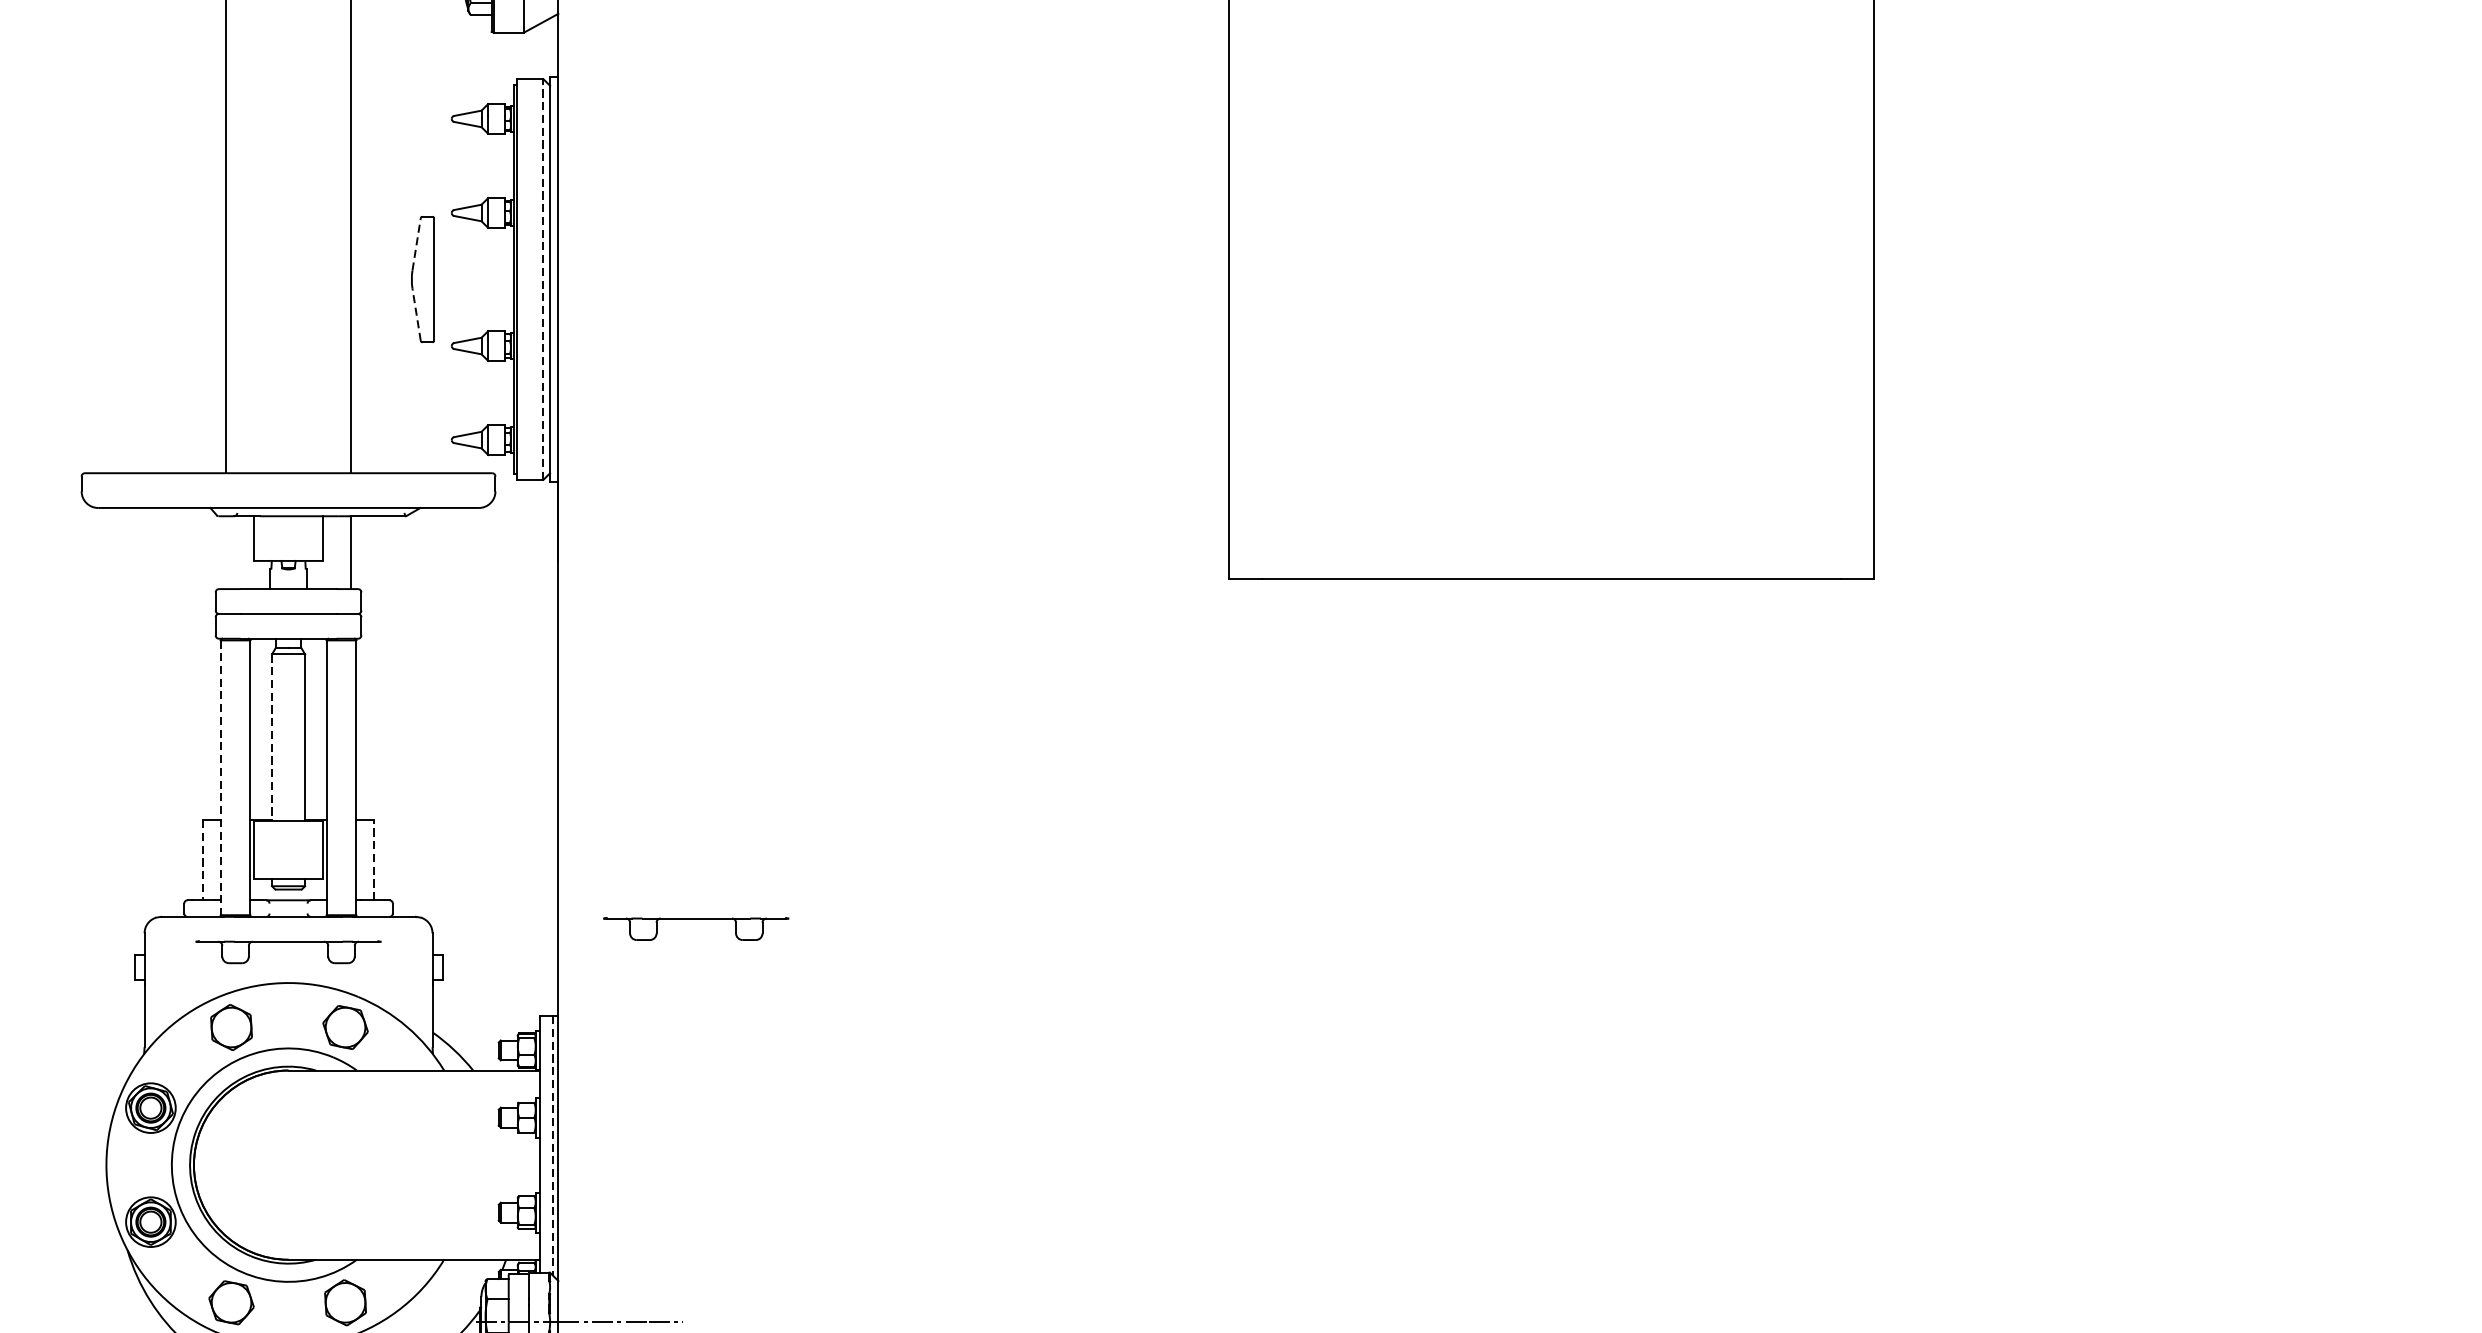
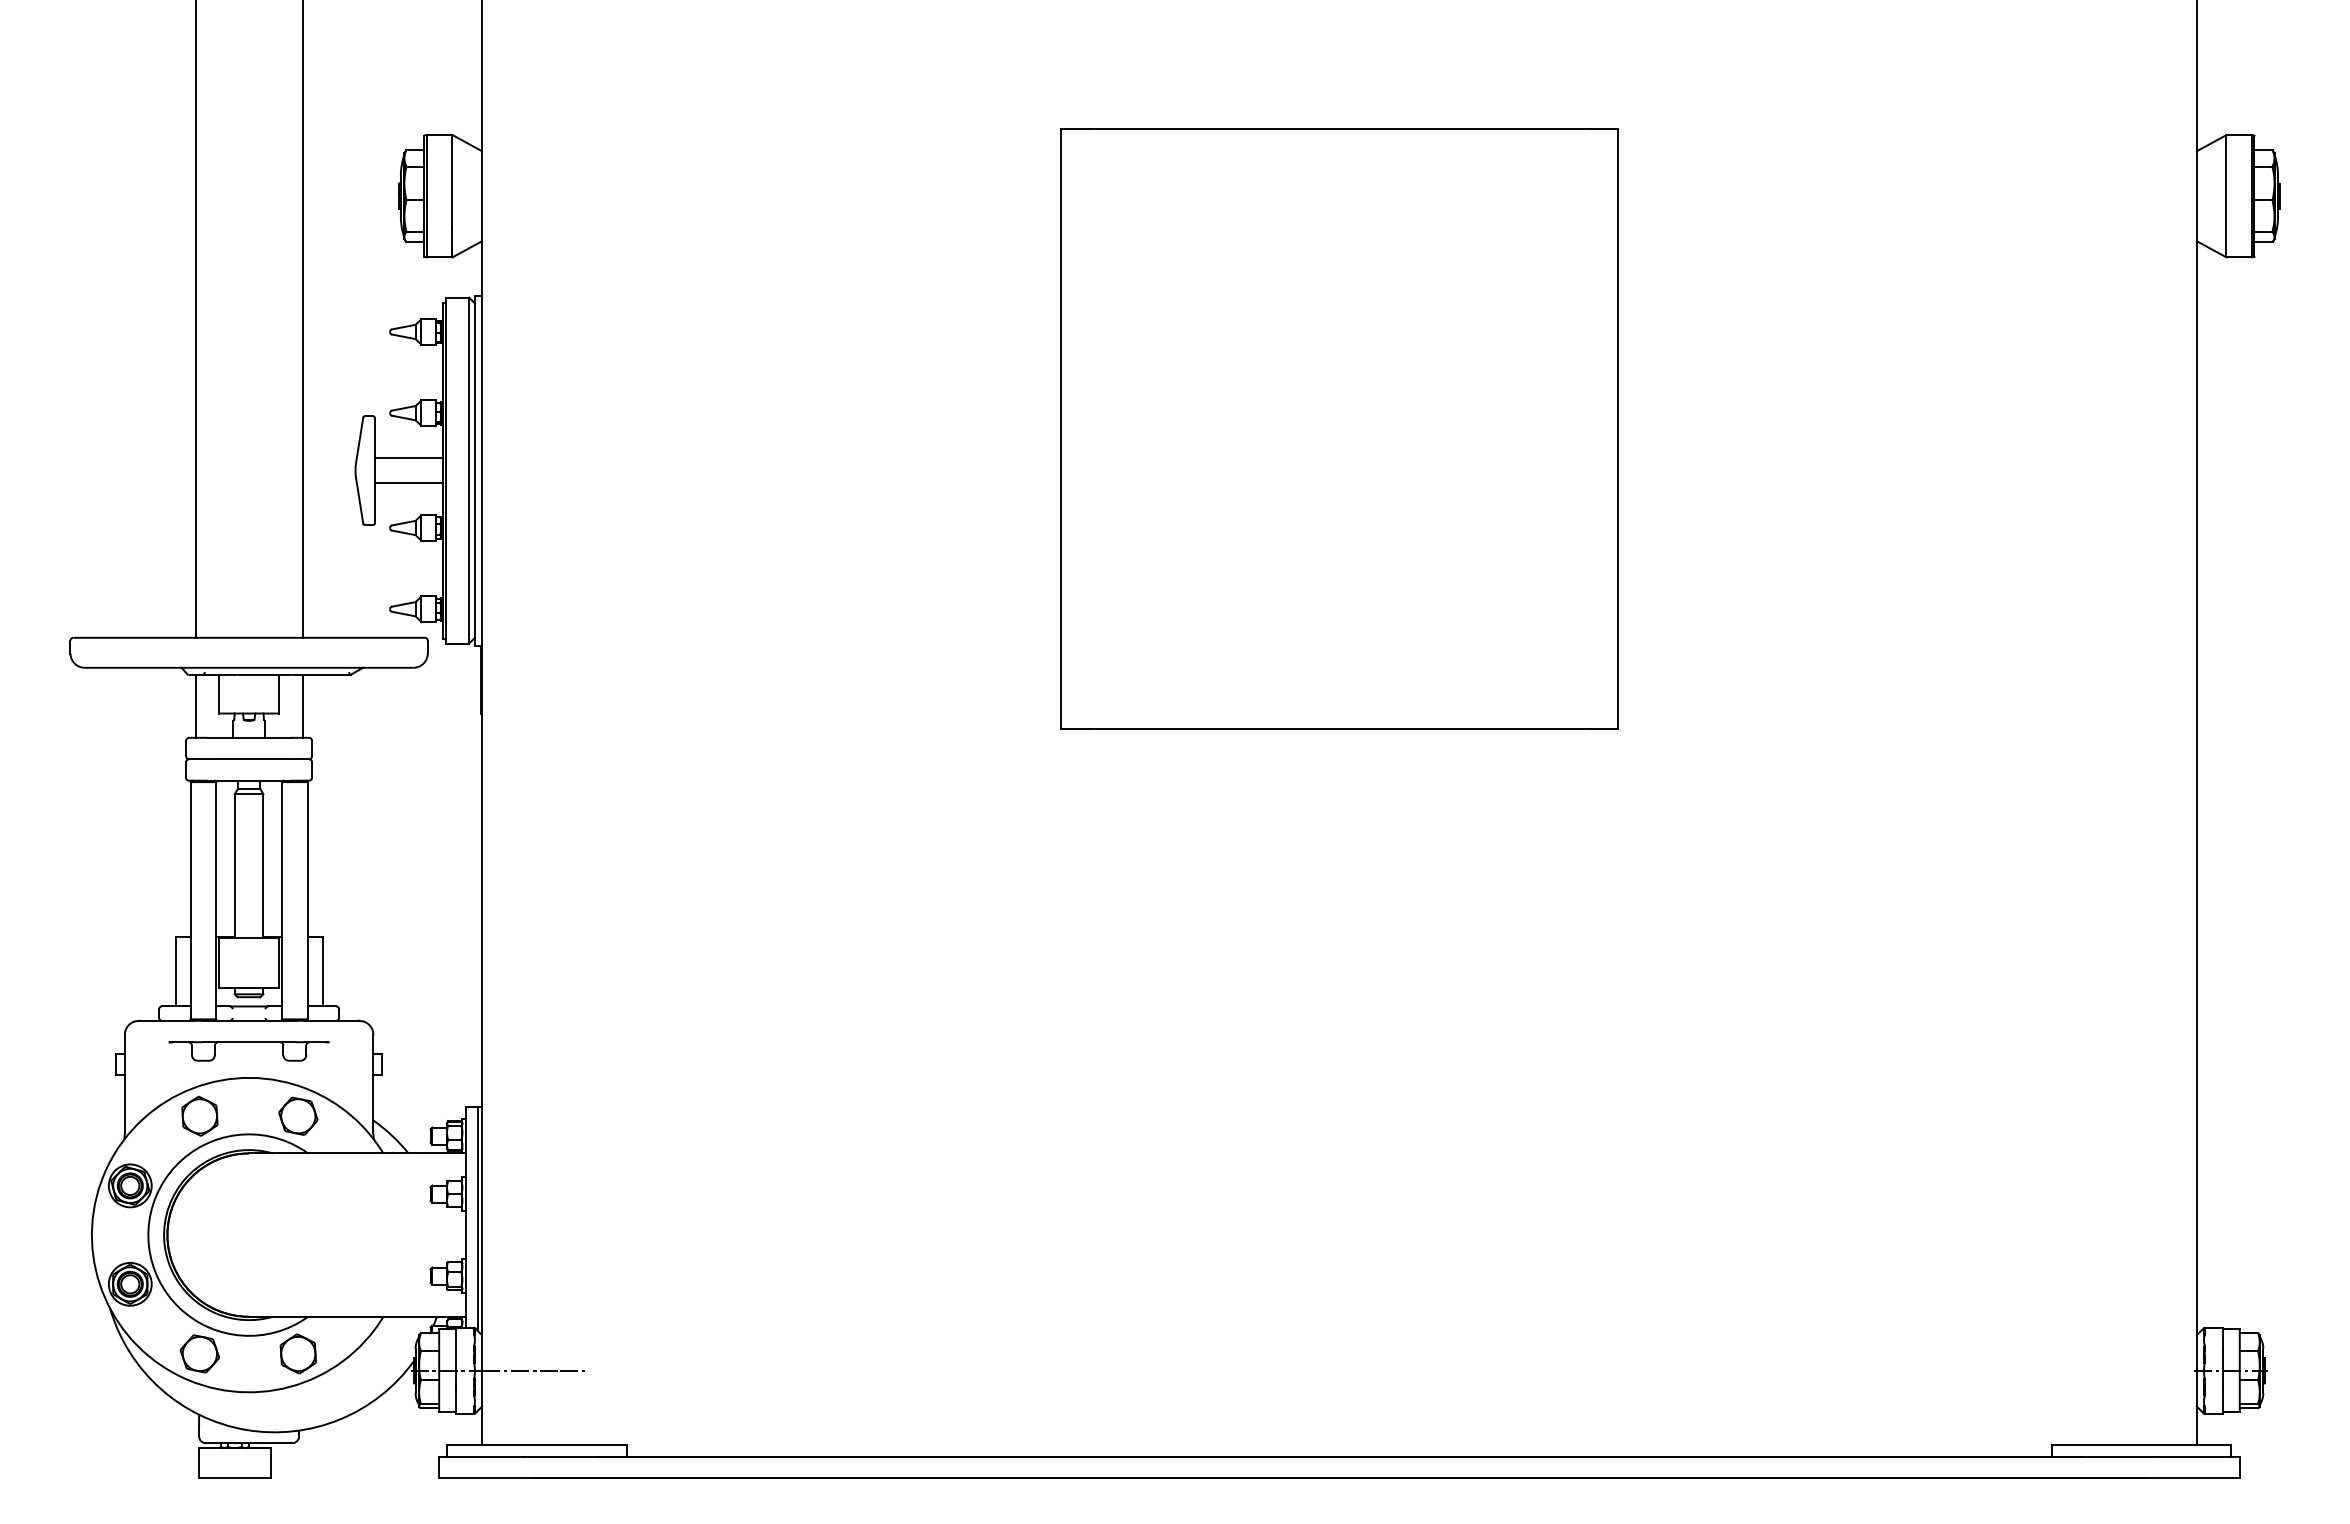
line: (416, 244) -> (359, 440), dashed -> solid
line: (473, 264) -> (408, 457), added
line: (543, 279) -> (469, 470), dashed -> solid
line: (473, 294) -> (408, 483), added
line: (416, 315) -> (359, 501), dashed -> solid
line: (226, 551) -> (195, 705), added
line: (271, 738) -> (234, 866), dashed -> solid
line: (220, 777) -> (190, 900), dashed -> solid
line: (203, 859) -> (175, 971), dashed -> solid
line: (373, 859) -> (322, 971), dashed -> solid
part: (695, 918) -> (600, 1022), removed
line: (553, 1147) -> (477, 1219), dashed -> solid

